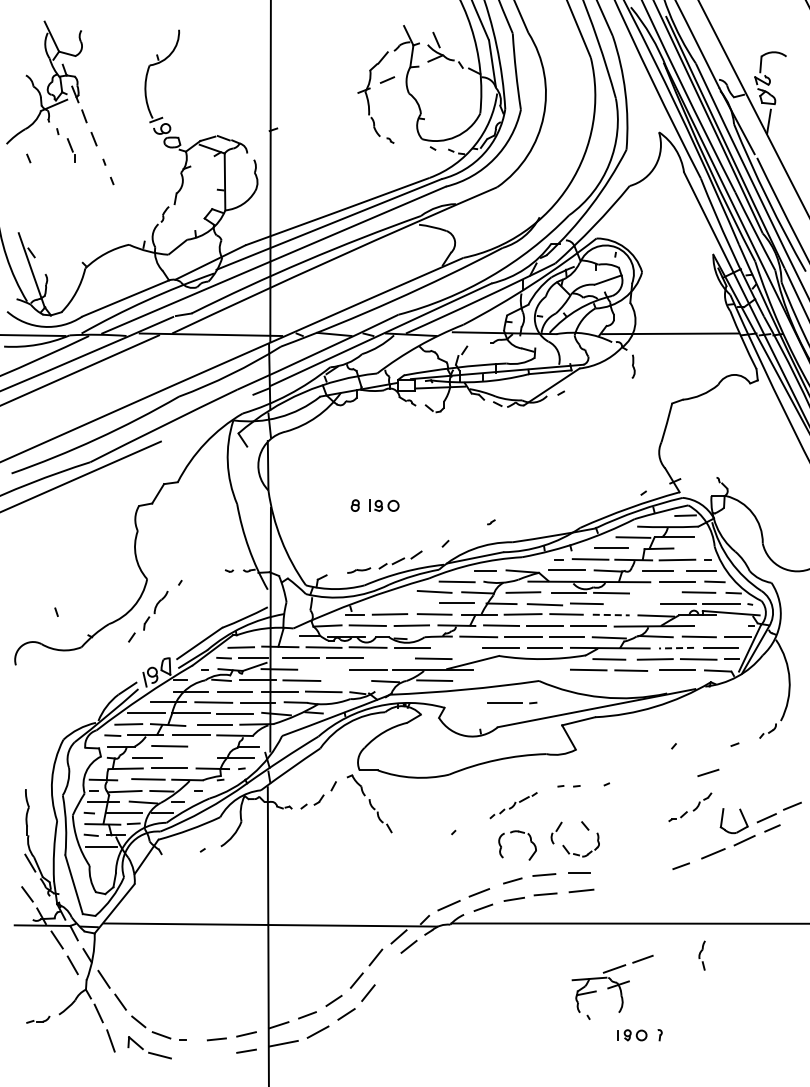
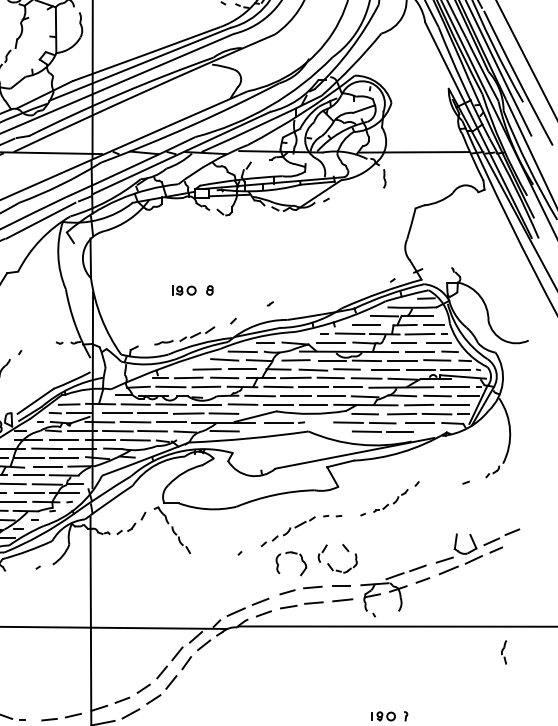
line: (206, 418) -> (41, 220), added
part: (354, 505) -> (209, 290), moved
line: (694, 548) -> (433, 324), added
line: (655, 592) -> (402, 360), added
line: (412, 603) -> (206, 369), added
line: (634, 604) -> (385, 369), added
line: (611, 615) -> (366, 378), dashed -> solid
line: (720, 625) -> (454, 386), added
line: (457, 647) -> (243, 404), added
line: (676, 648) -> (419, 405), dashed -> solid
line: (389, 658) -> (188, 413), added
line: (323, 669) -> (135, 422), added
line: (344, 680) -> (152, 431), added
line: (629, 681) -> (381, 431), added
part: (512, 702) -> (284, 422), moved
line: (213, 746) -> (46, 484), added
line: (191, 757) -> (29, 493), added
line: (708, 772) -> (444, 559), moved
part: (513, 805) -> (288, 531), size x1.43
part: (690, 807) -> (391, 501), moved
part: (701, 955) -> (503, 652), moved
line: (387, 968) -> (186, 662), added
part: (612, 986) -> (393, 590), moved

